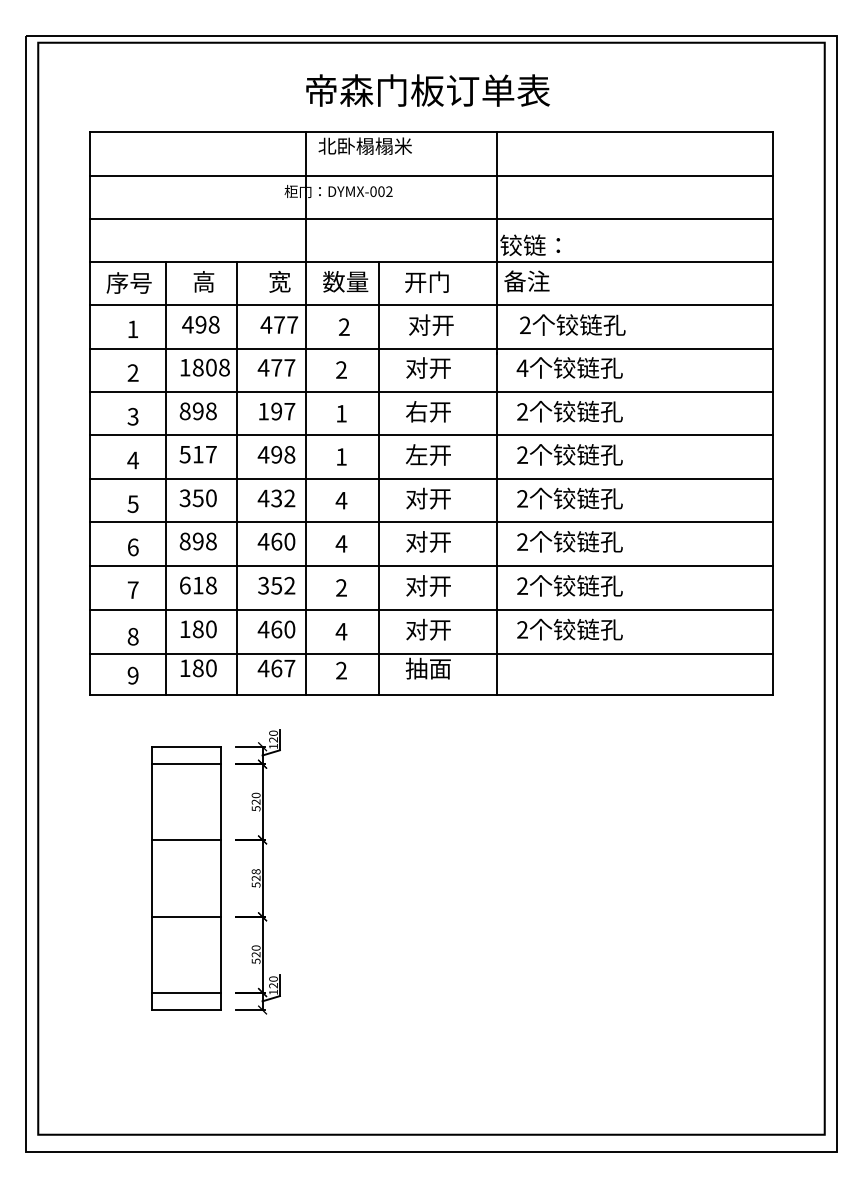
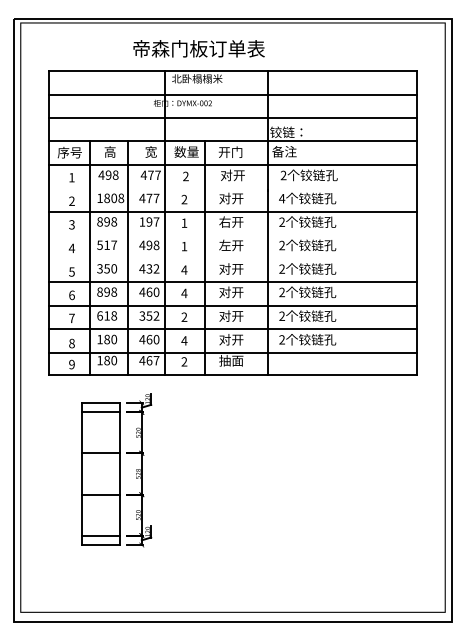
text: (426, 90) -> (198, 48), moved
line: (430, 349) -> (232, 188), removed
line: (430, 434) -> (232, 234), removed
line: (430, 479) -> (232, 258), removed

